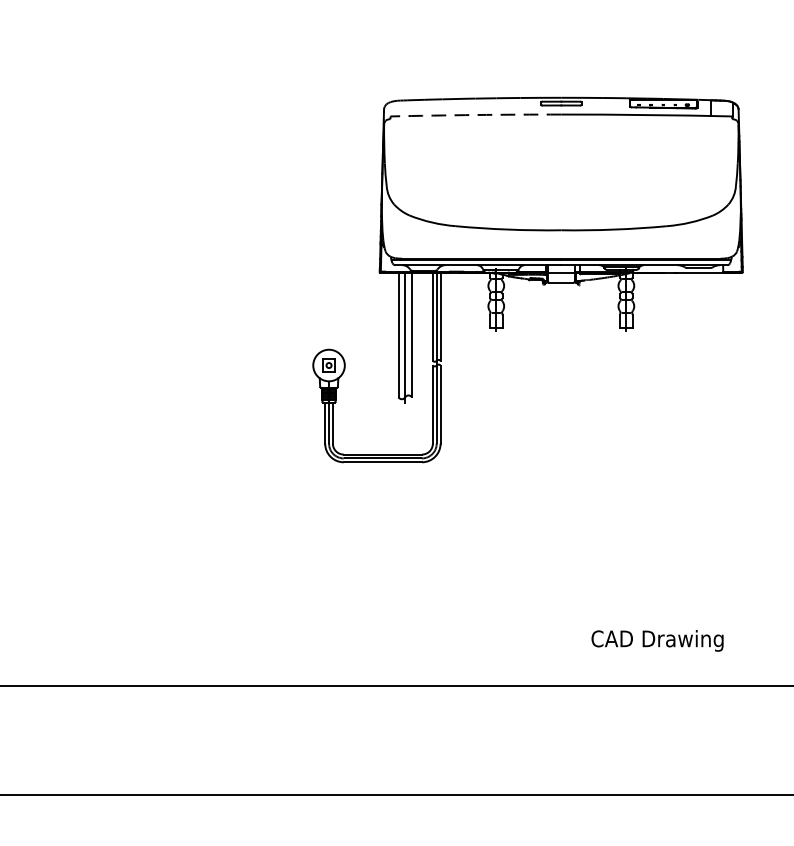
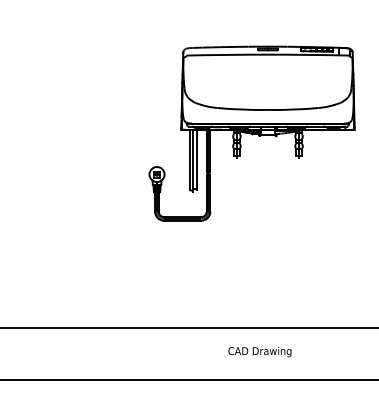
arc: (476, 114) -> (227, 54), dashed -> solid
text: (656, 641) -> (259, 352), moved

